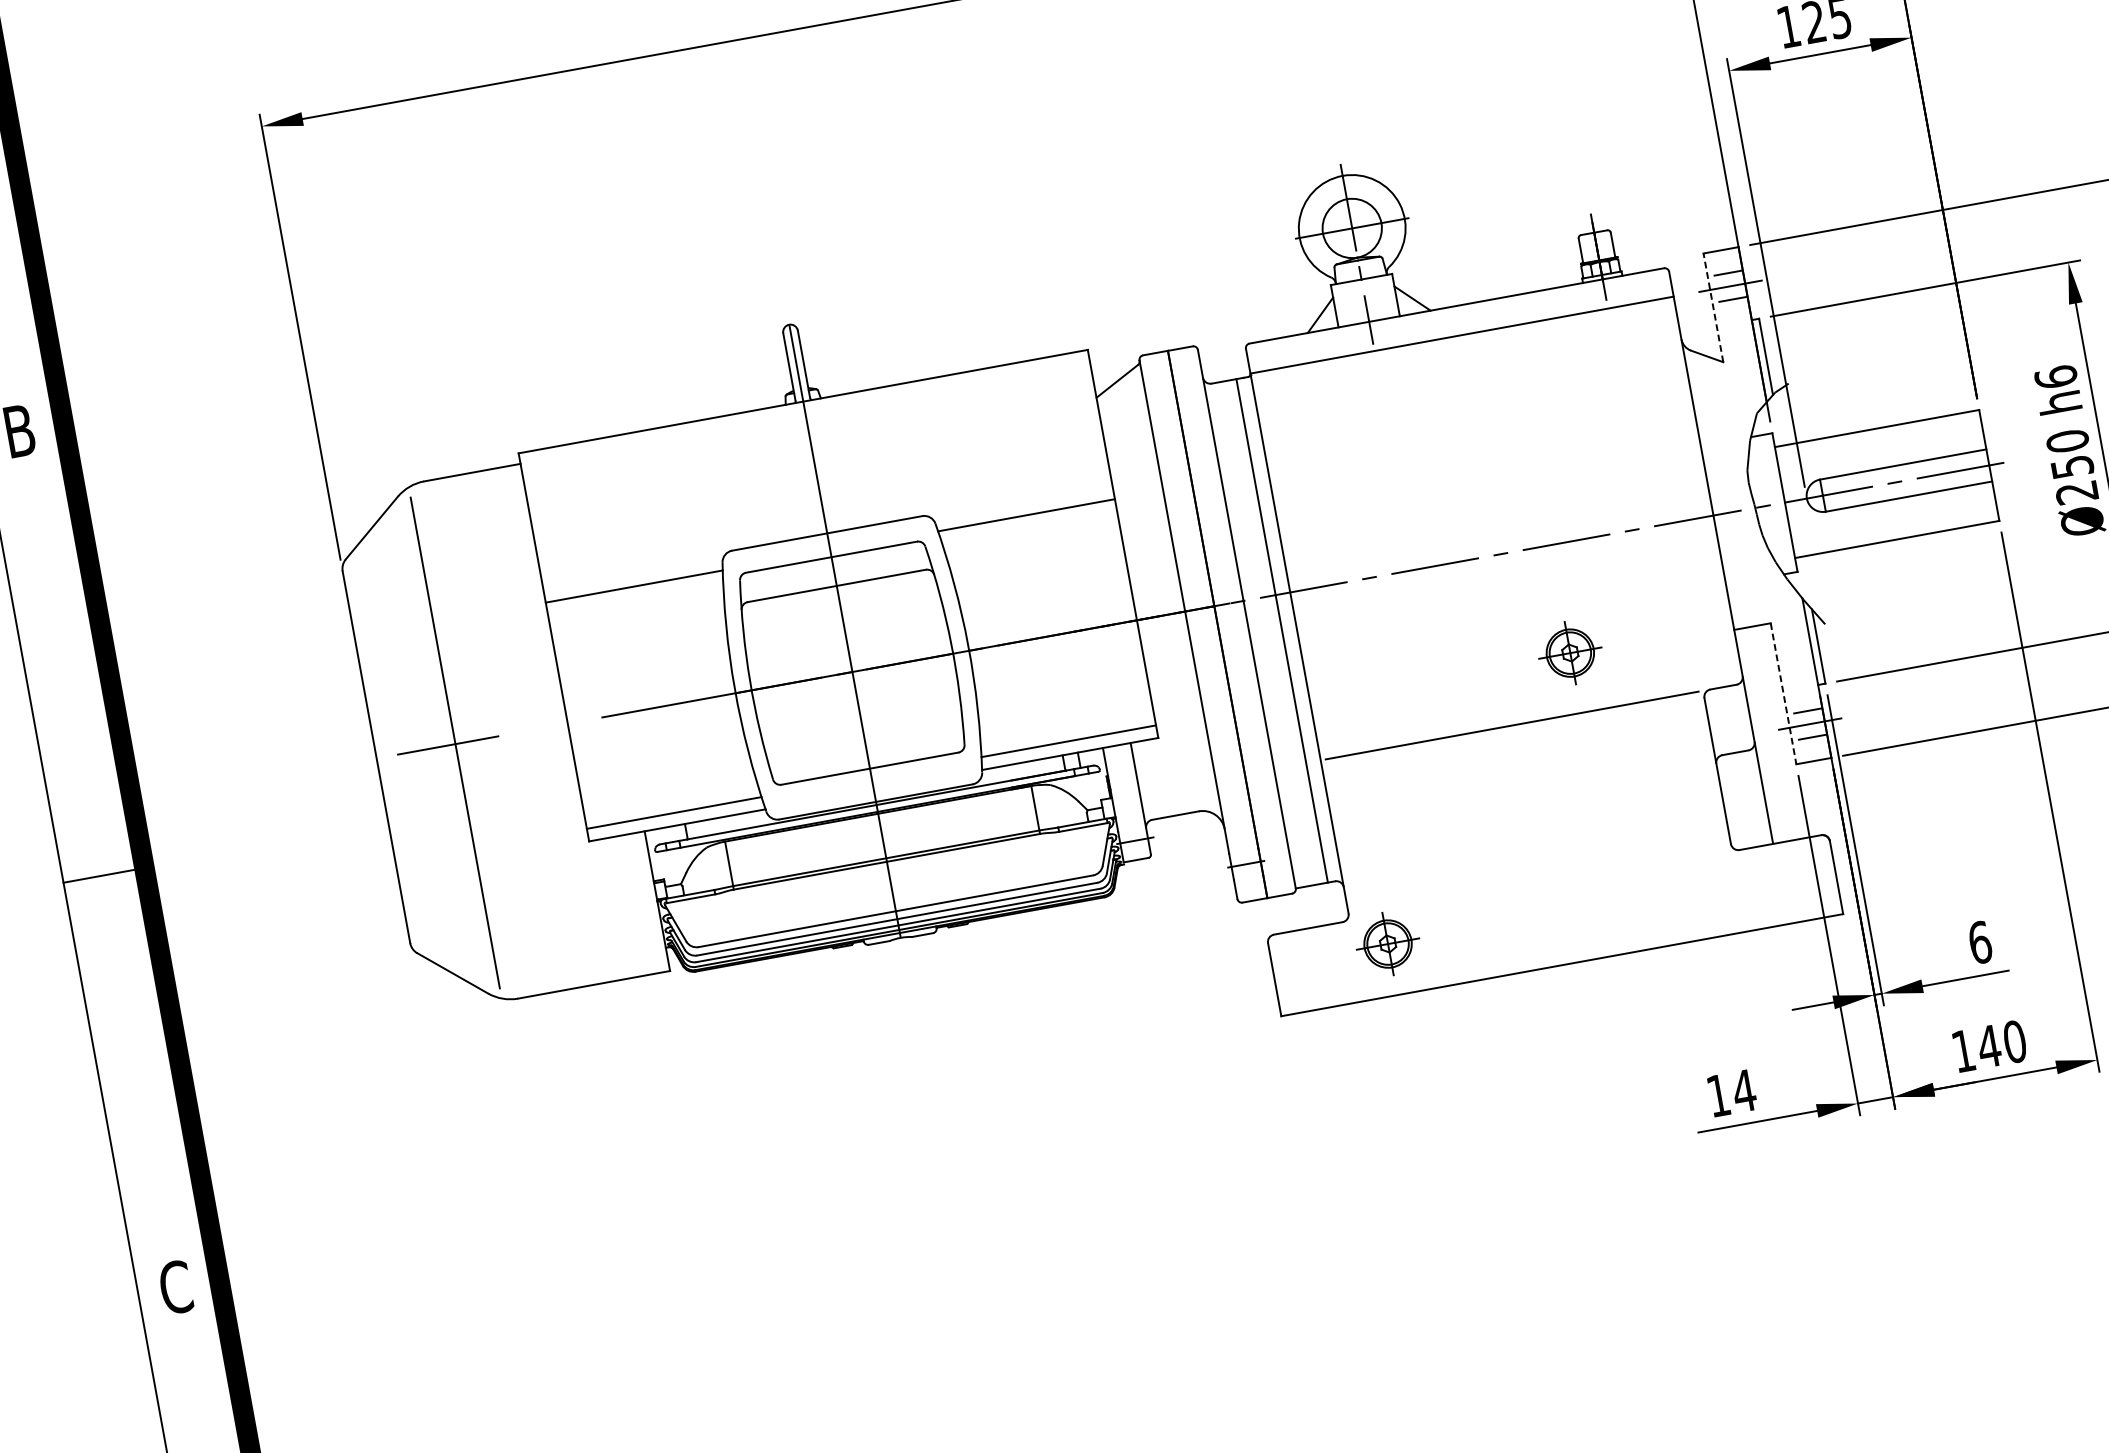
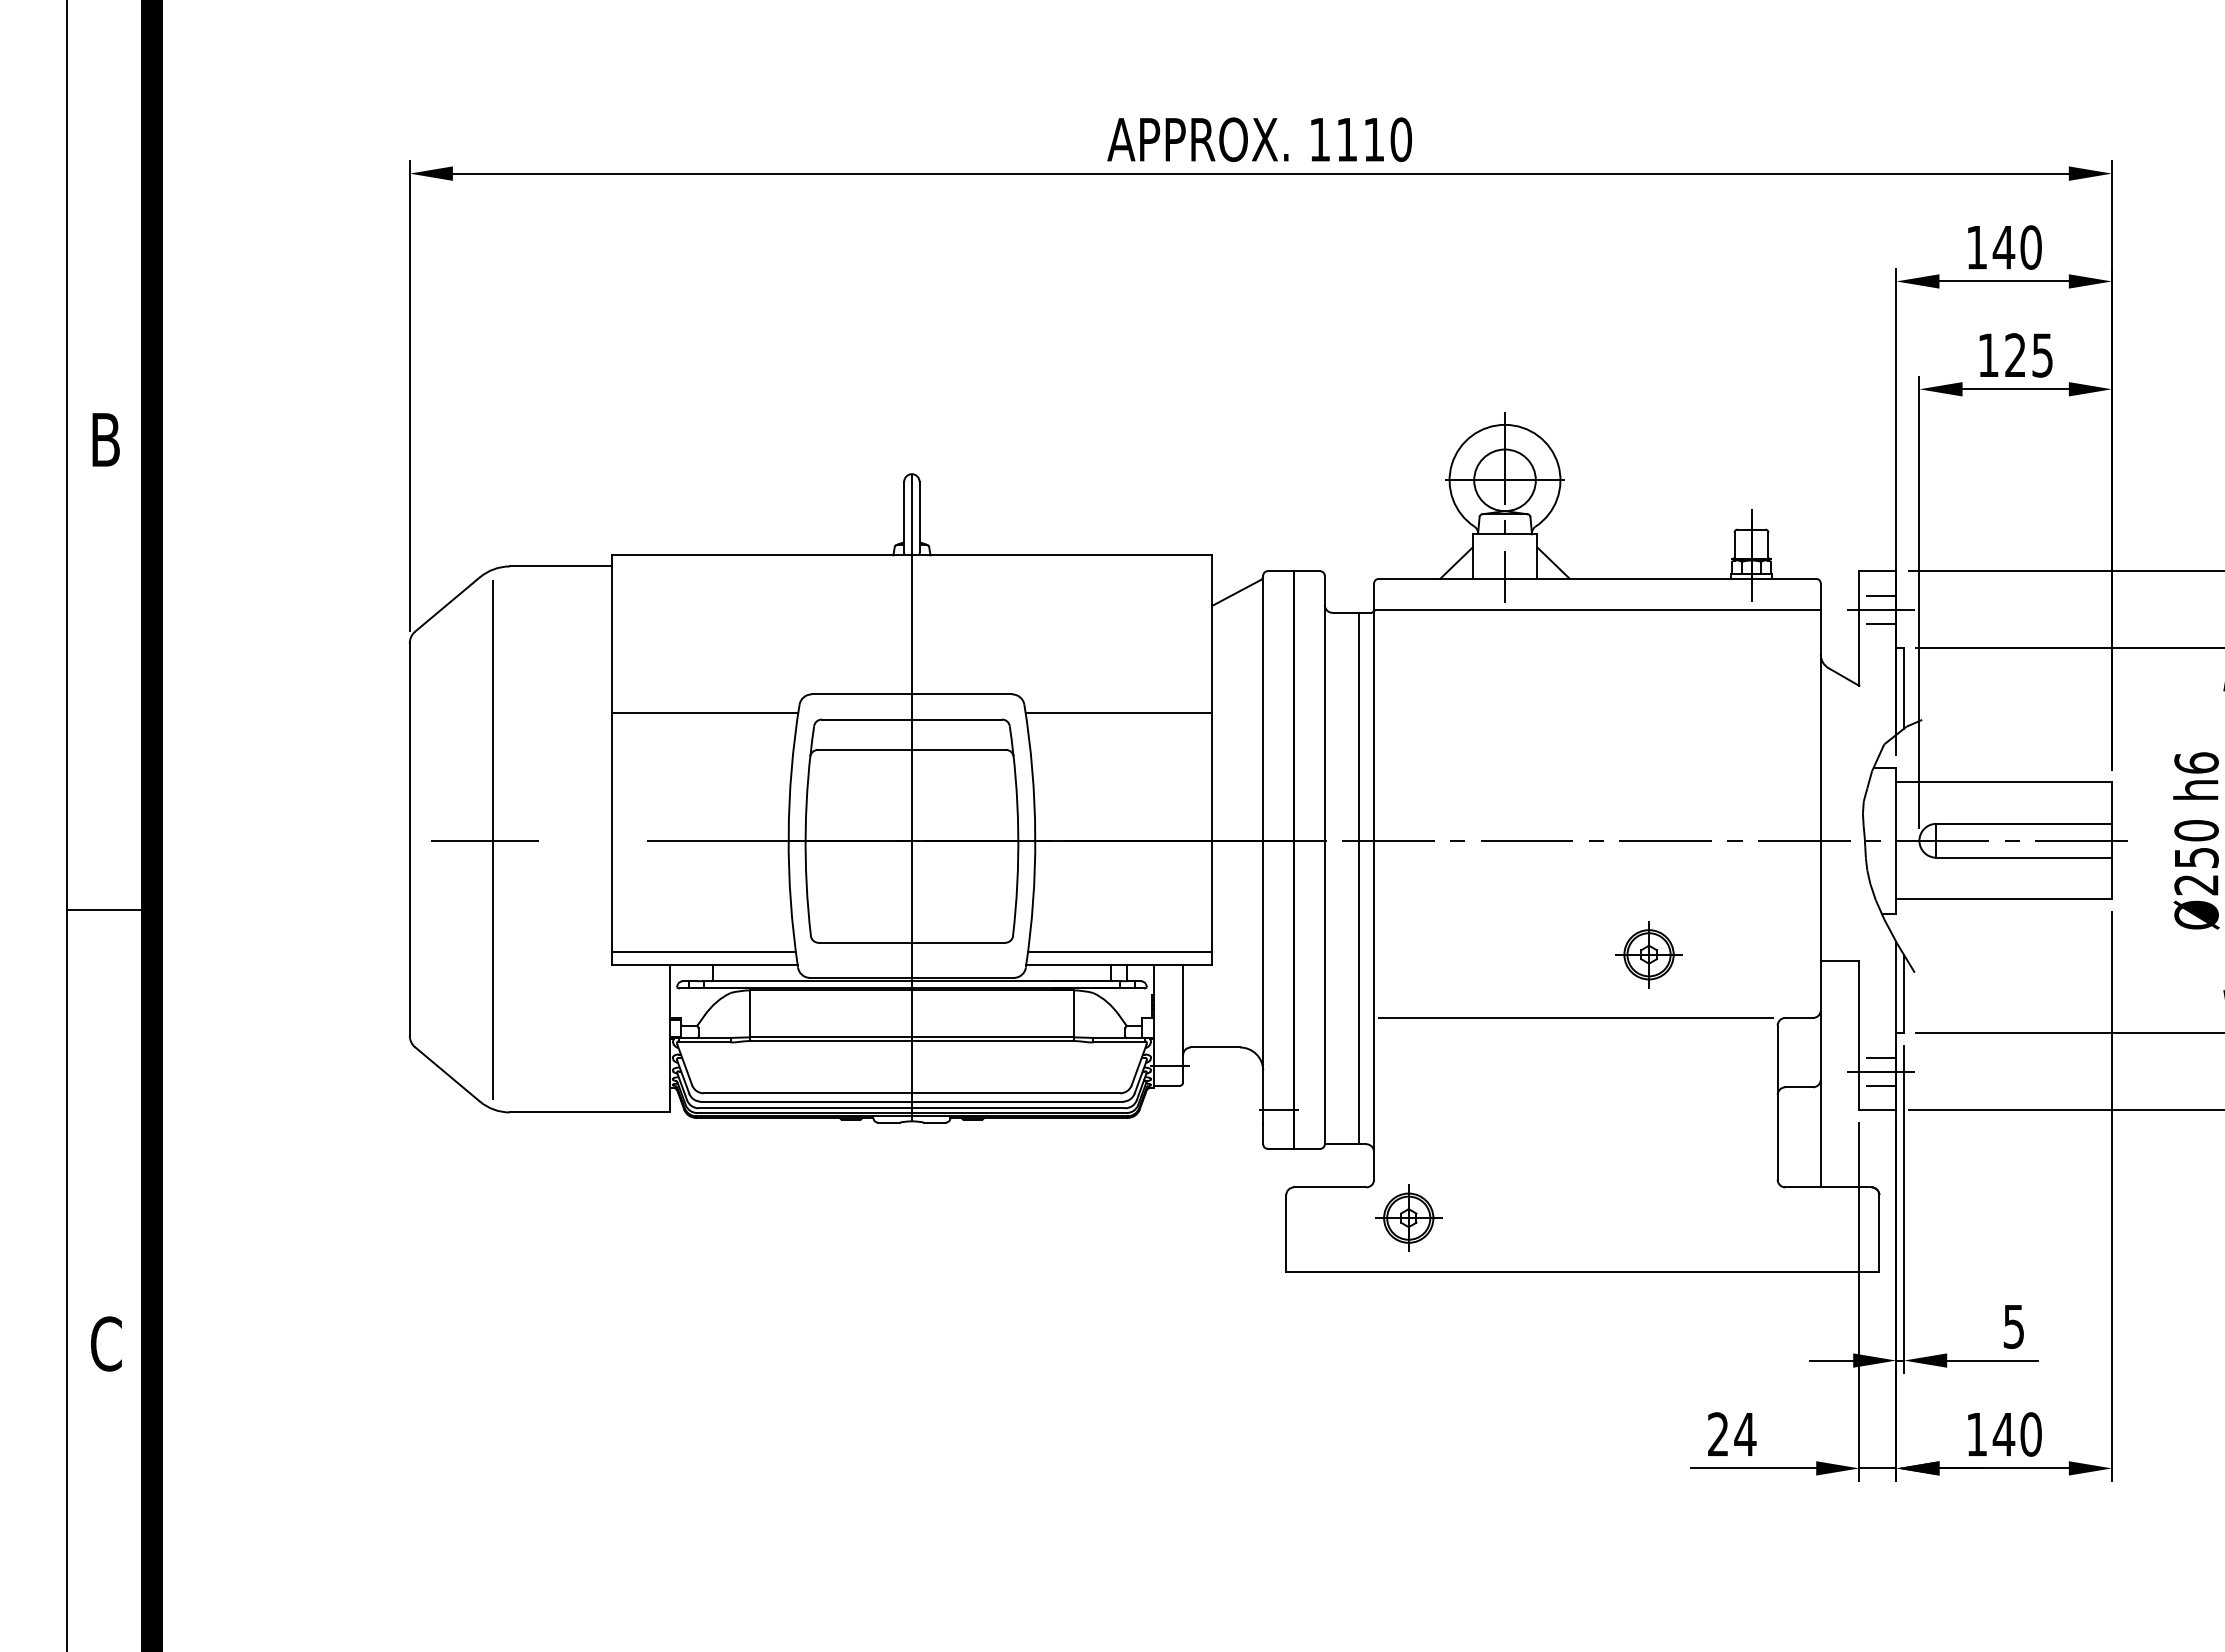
line: (1713, 307) -> (1859, 628), dashed -> solid
line: (1783, 694) -> (1859, 1036), dashed -> solid
text: (1979, 942) -> (2013, 1326), 6 -> 5
text: (1718, 1094) -> (1718, 1433), 14 -> 24

